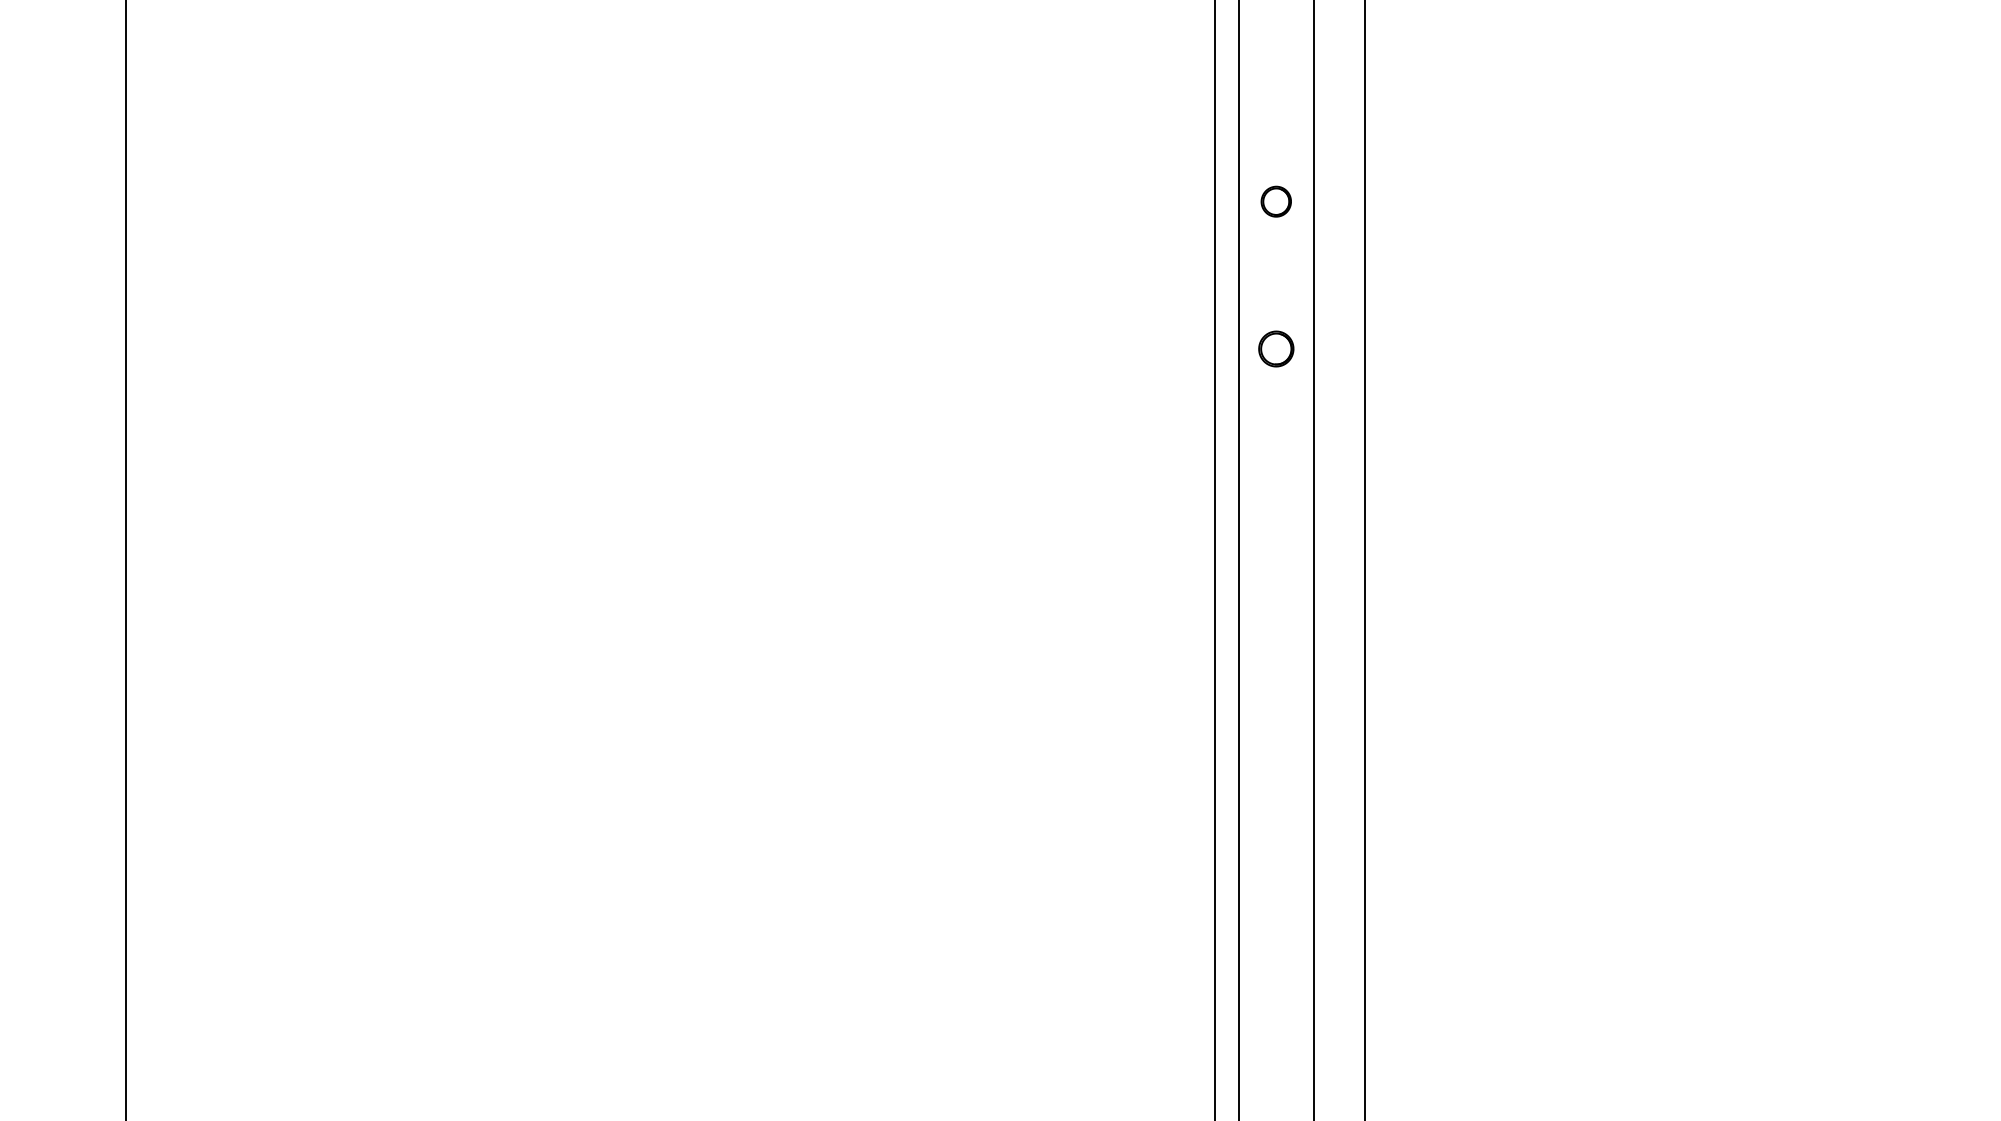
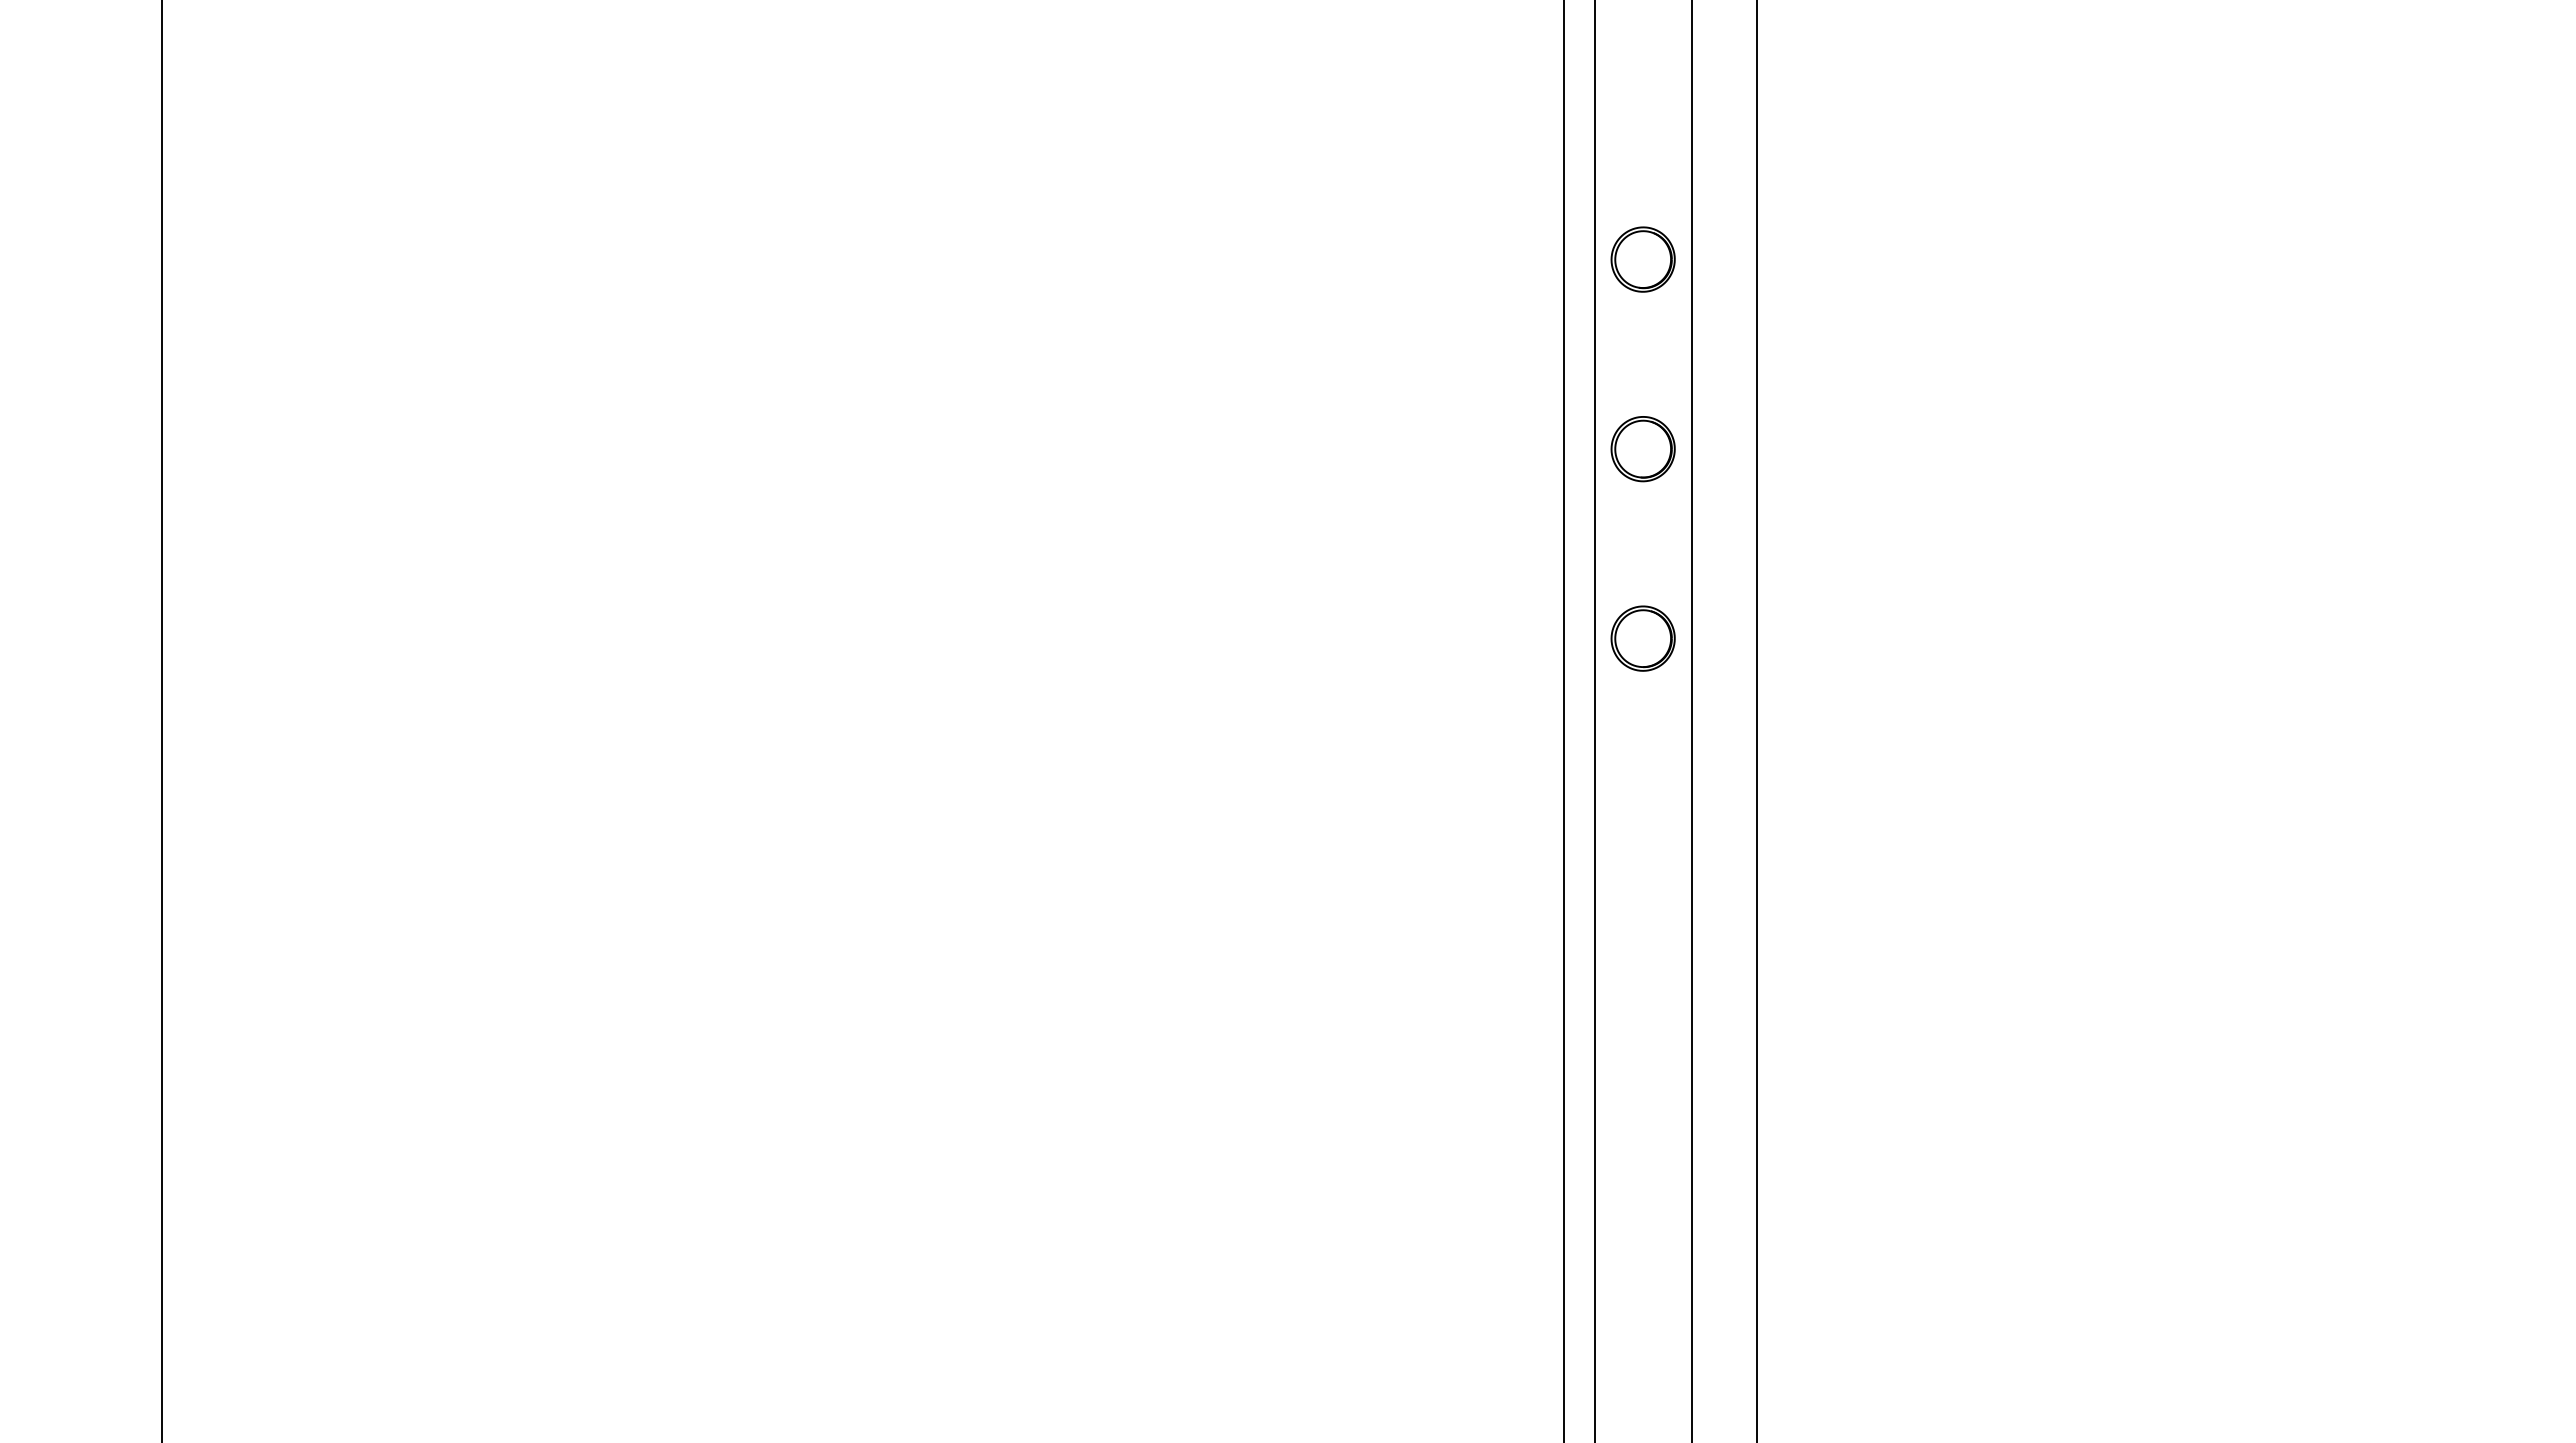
part: (1275, 201) -> (1642, 259), size x1.67
part: (1275, 349) -> (1642, 449), size x1.43
part: (1275, 496) -> (1642, 638), added

